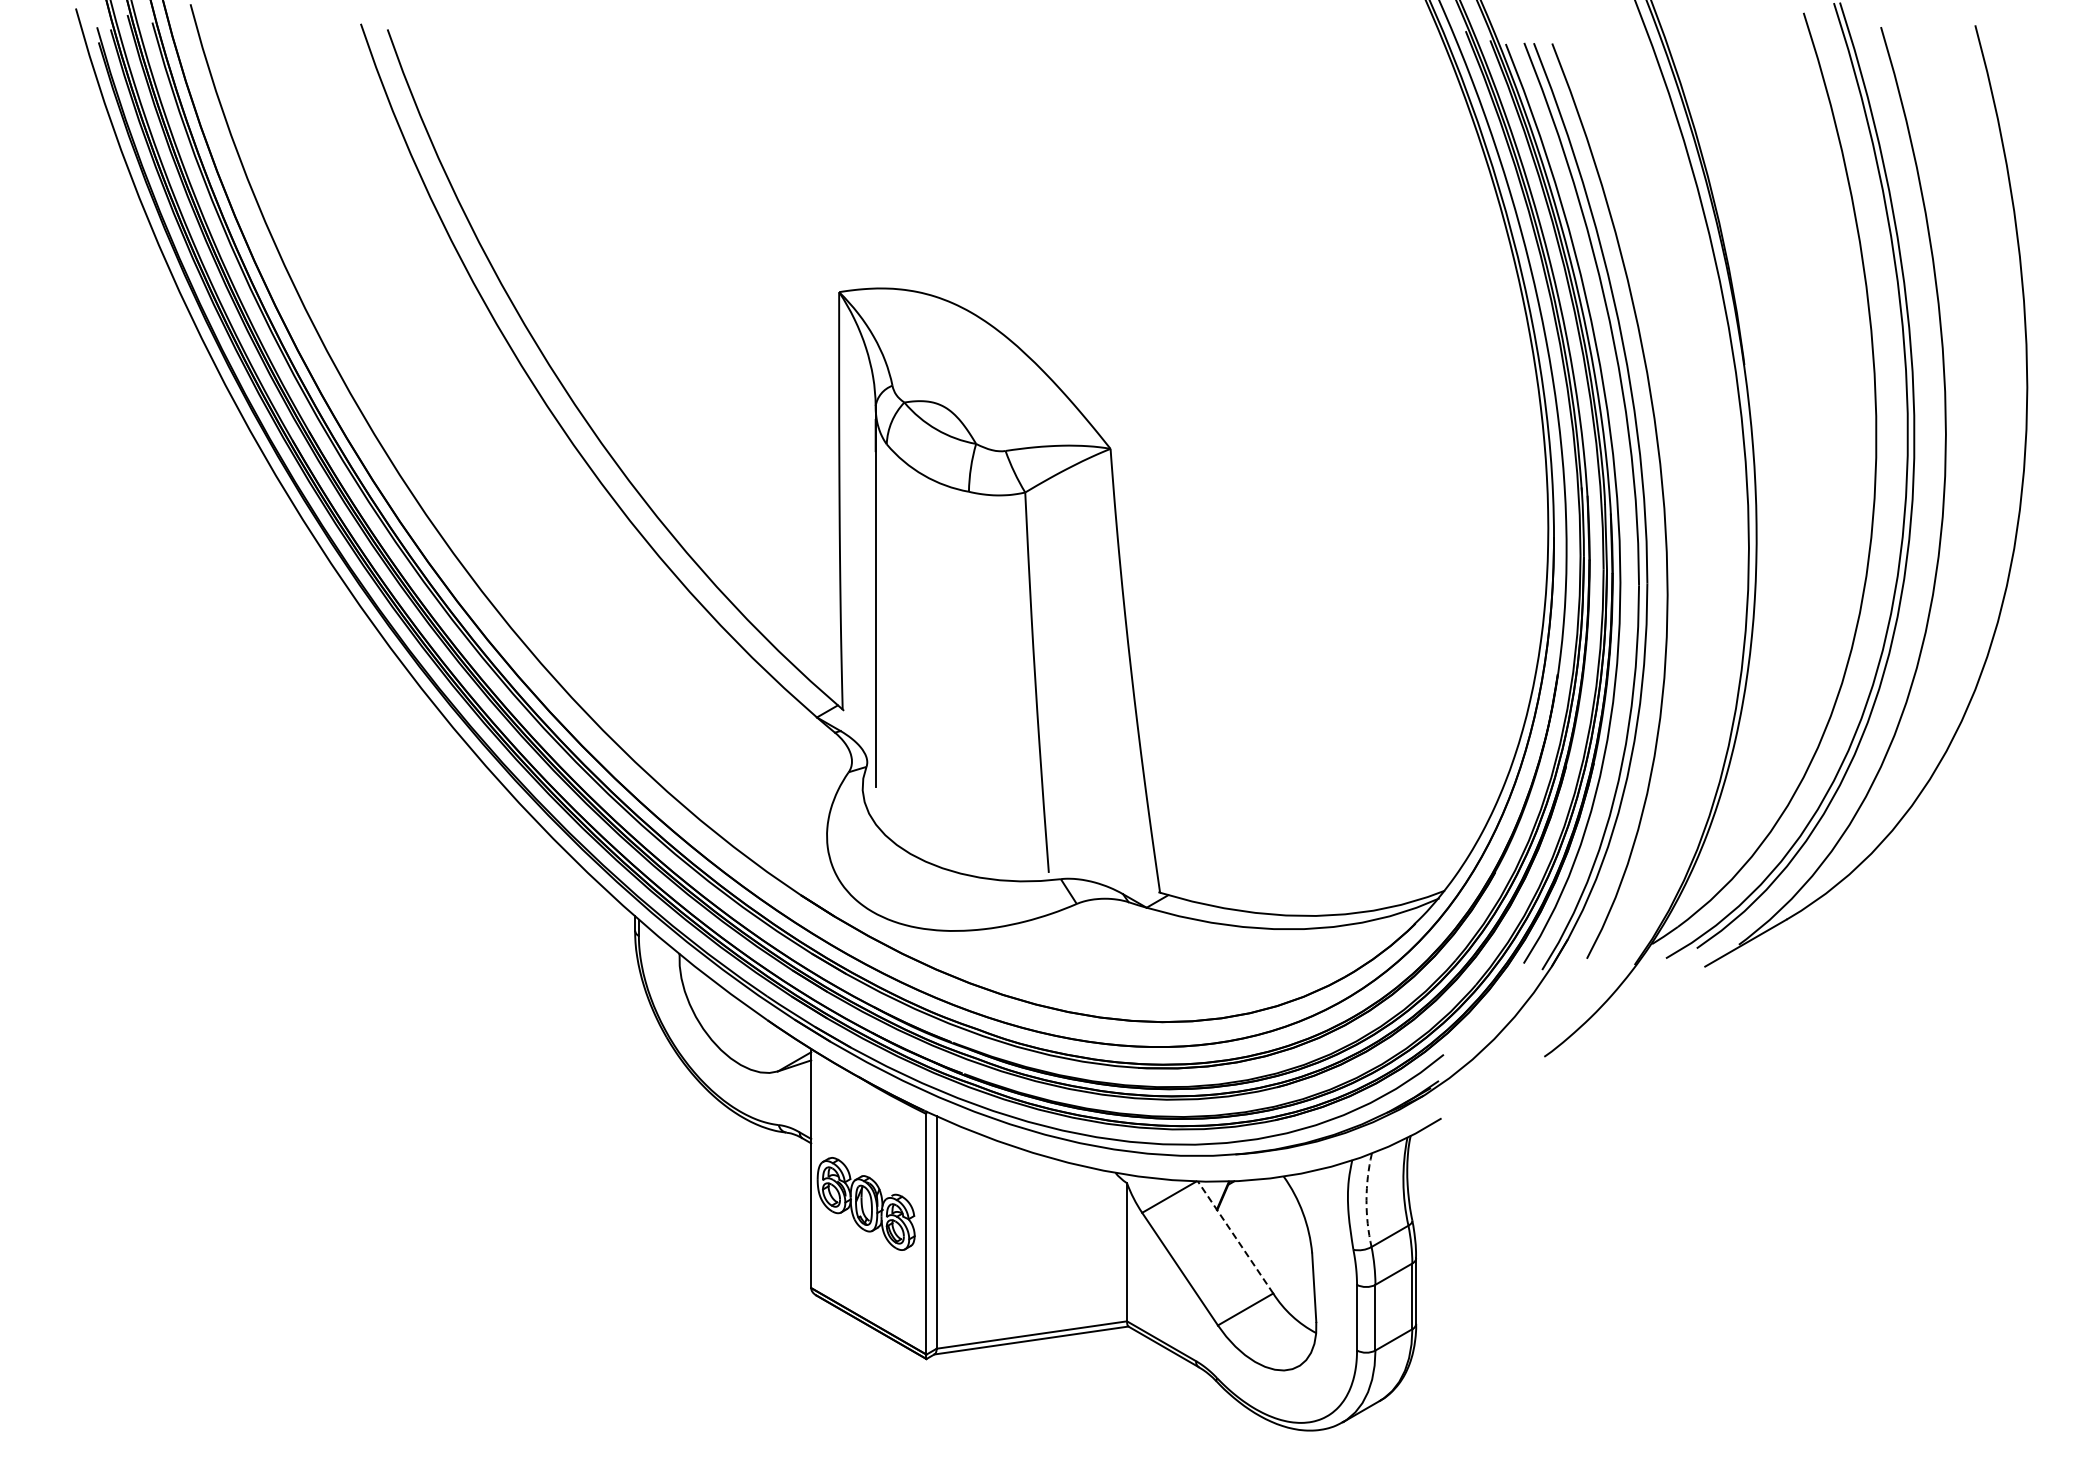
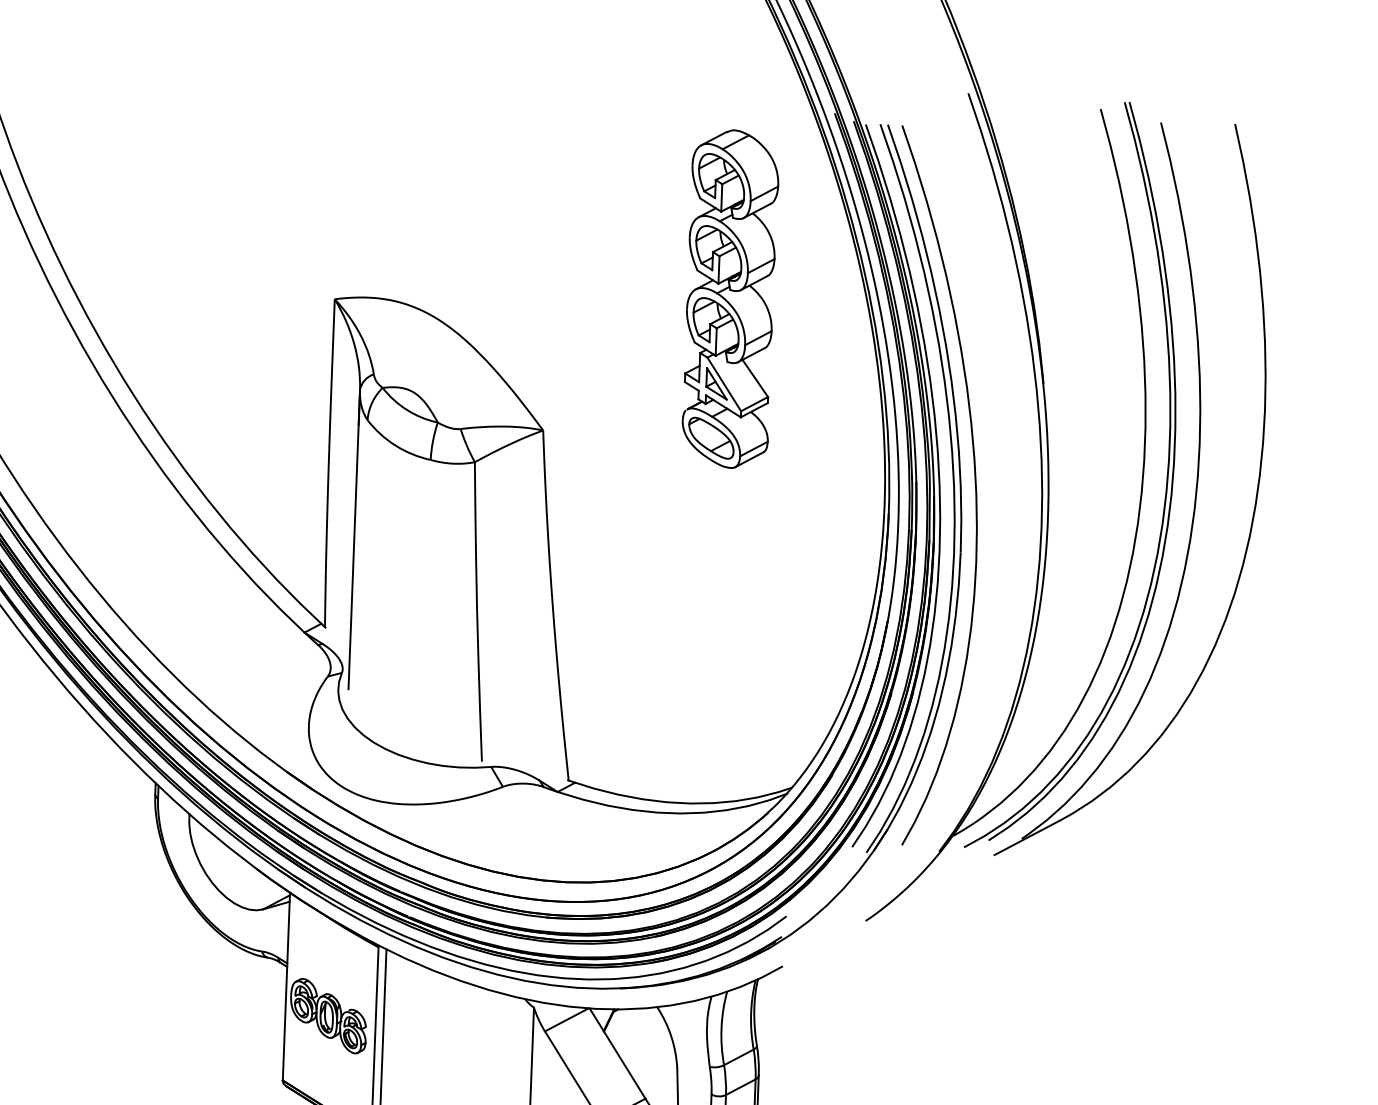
part: (1342, 272) -> (730, 299), added
arc: (1366, 1200) -> (721, 1028), dashed -> solid
line: (1235, 1237) -> (617, 1053), dashed -> solid

